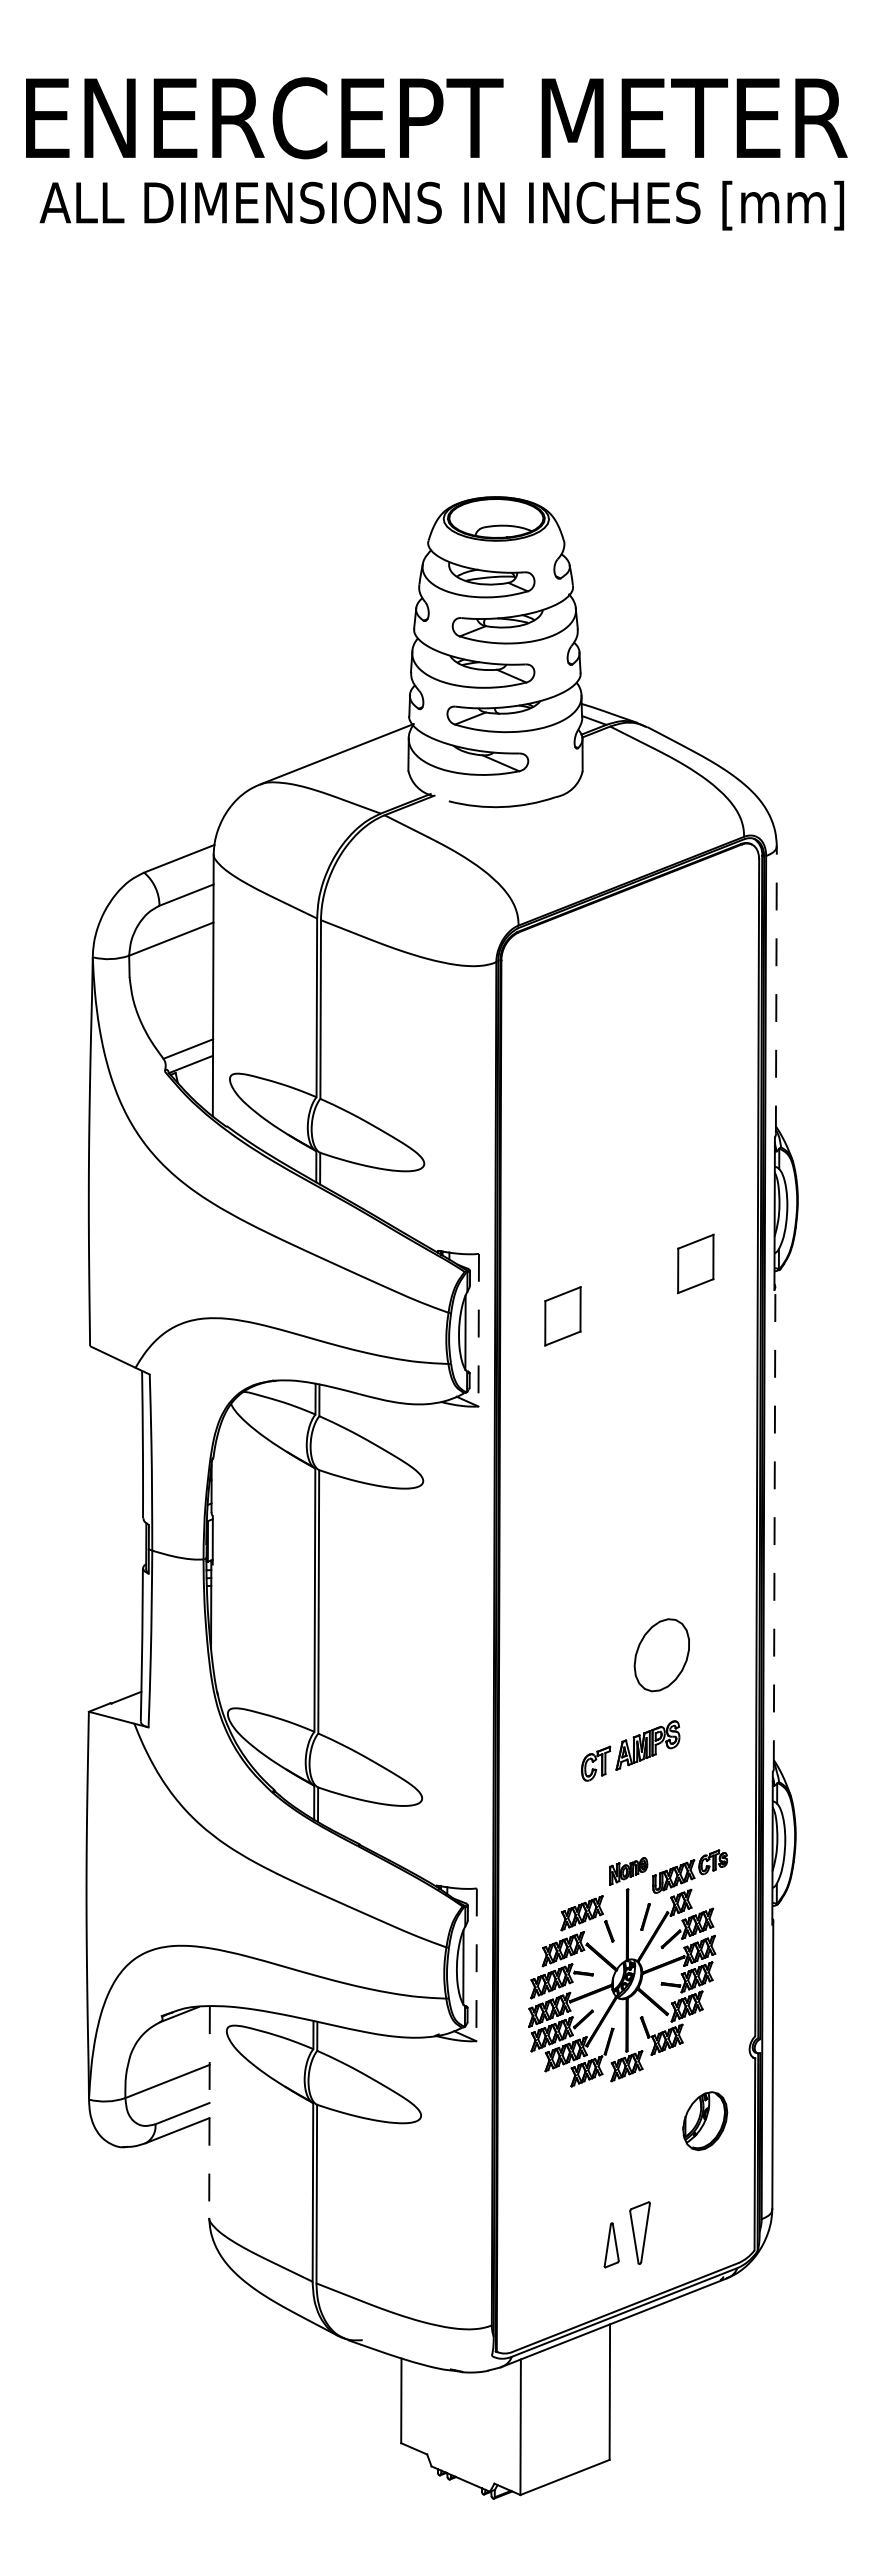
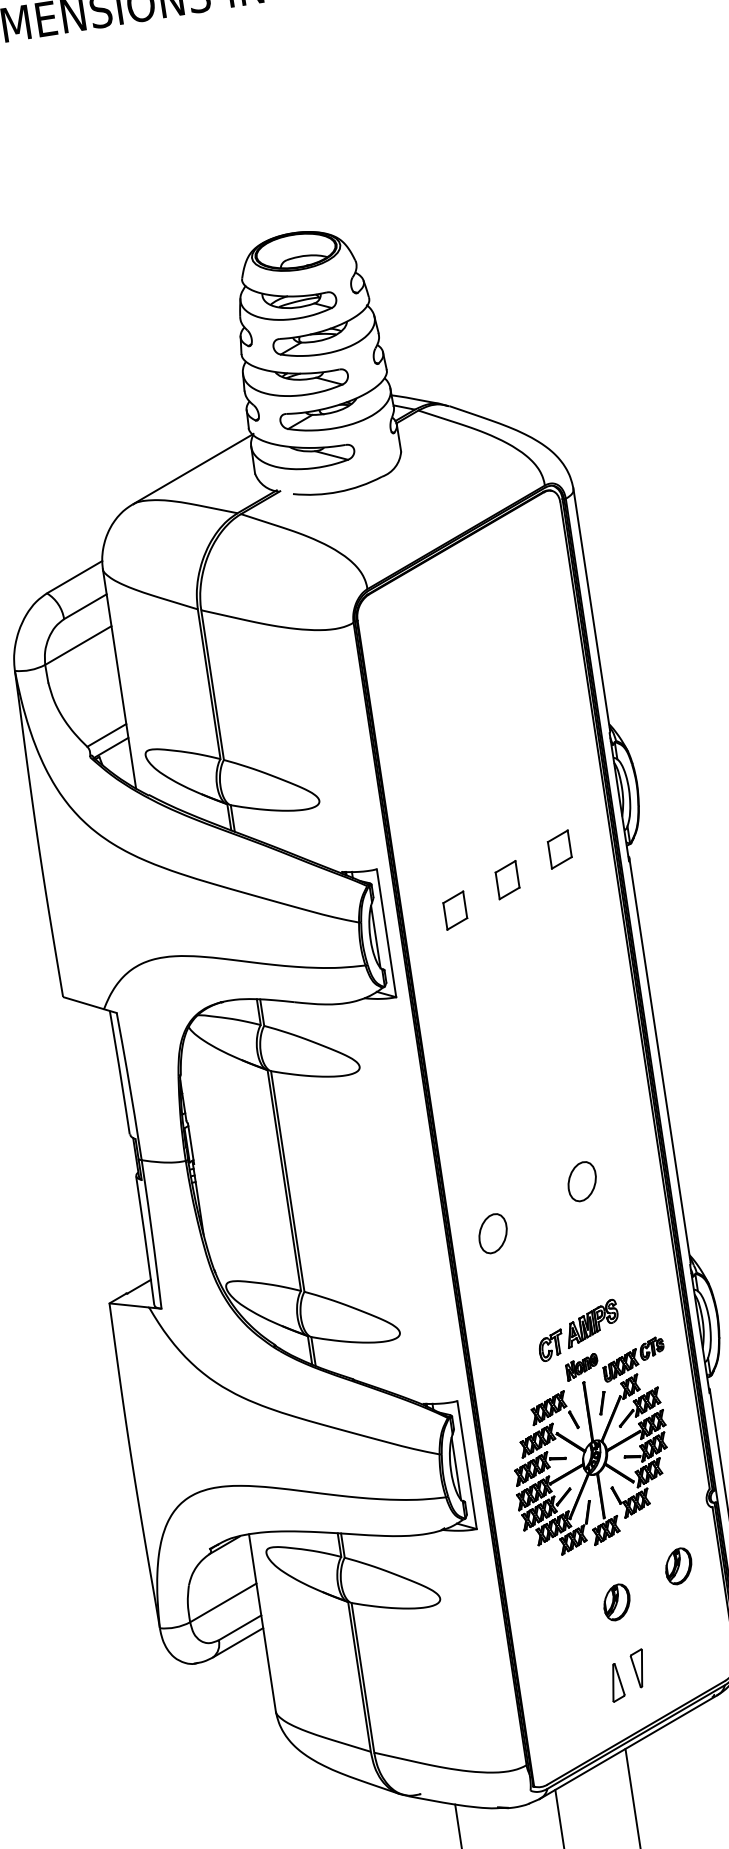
line: (776, 988) -> (591, 608), dashed -> solid
part: (695, 1263) -> (559, 849), size x0.71
part: (629, 1289) -> (507, 879), added
part: (562, 1315) -> (454, 910), size x0.71
line: (478, 1330) -> (386, 933), dashed -> solid
line: (774, 1526) -> (659, 1059), dashed -> solid
part: (661, 1654) -> (581, 1181), size x0.62
part: (548, 1699) -> (492, 1233), added
part: (630, 1750) -> (578, 1330), moved
line: (476, 1965) -> (467, 1465), dashed -> solid
line: (209, 2112) -> (262, 1623), dashed -> solid
part: (704, 2120) -> (678, 1565), size x0.71
part: (626, 2151) -> (616, 1602), added
part: (639, 2233) -> (638, 1669), size x0.71

